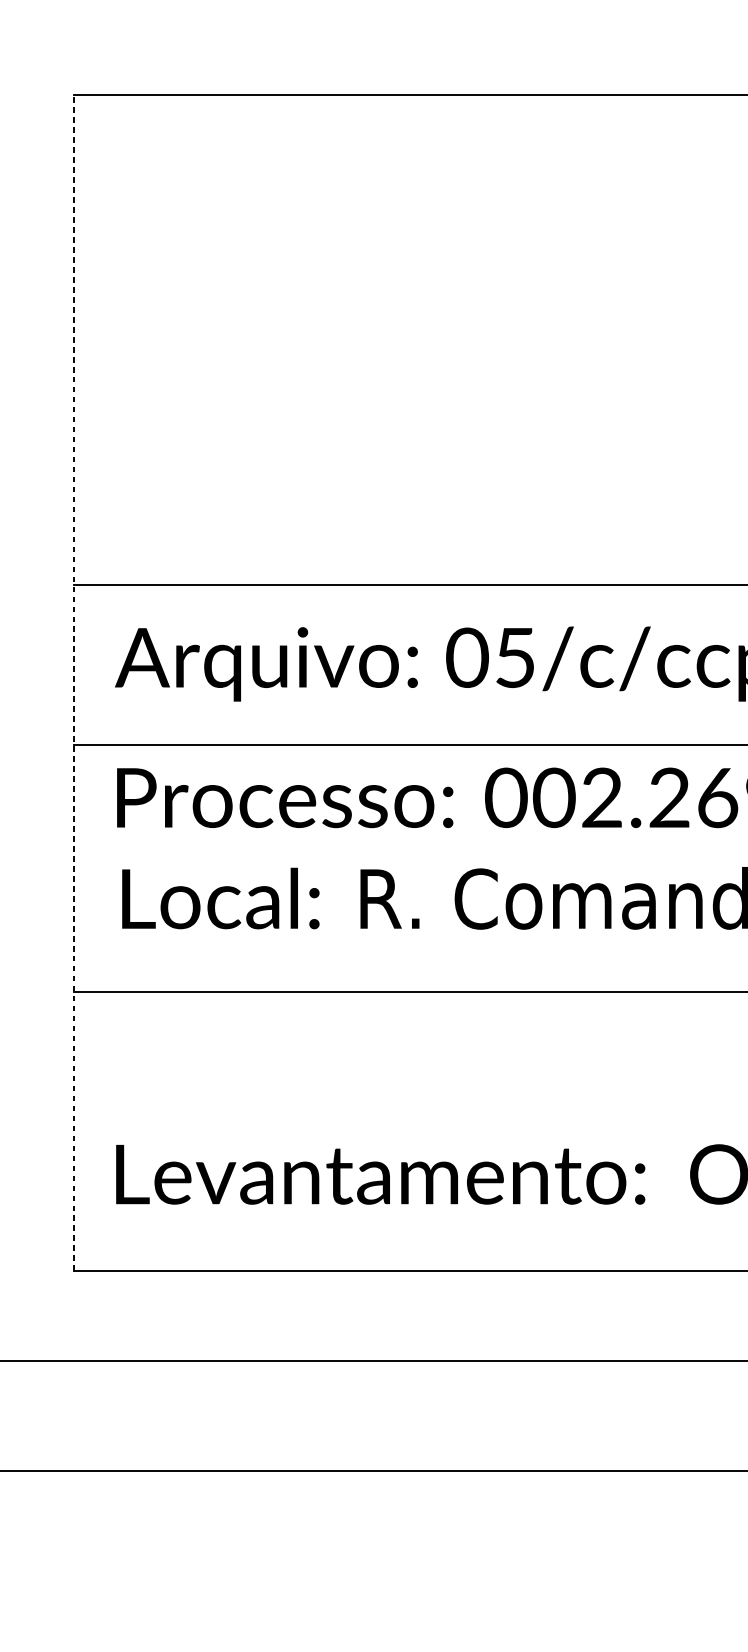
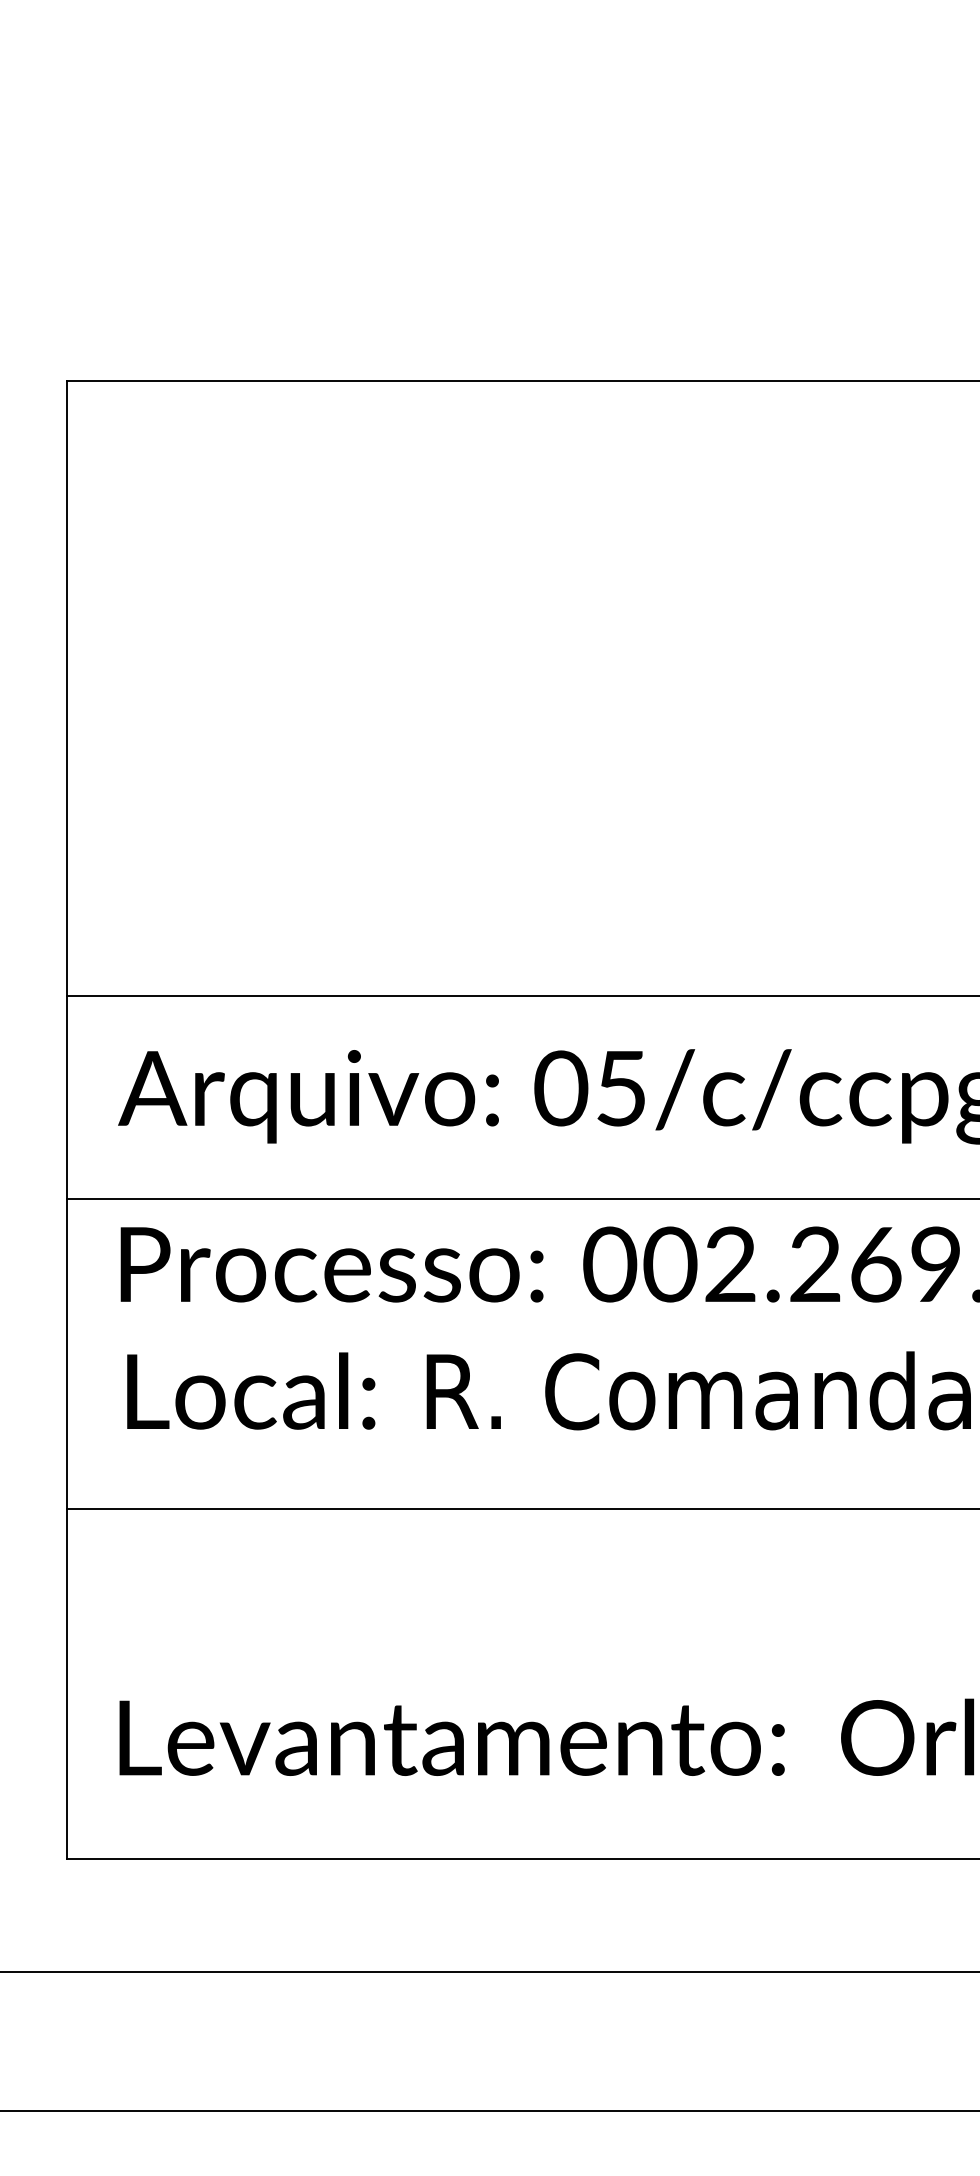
line: (73, 682) -> (66, 1119), dashed -> solid

